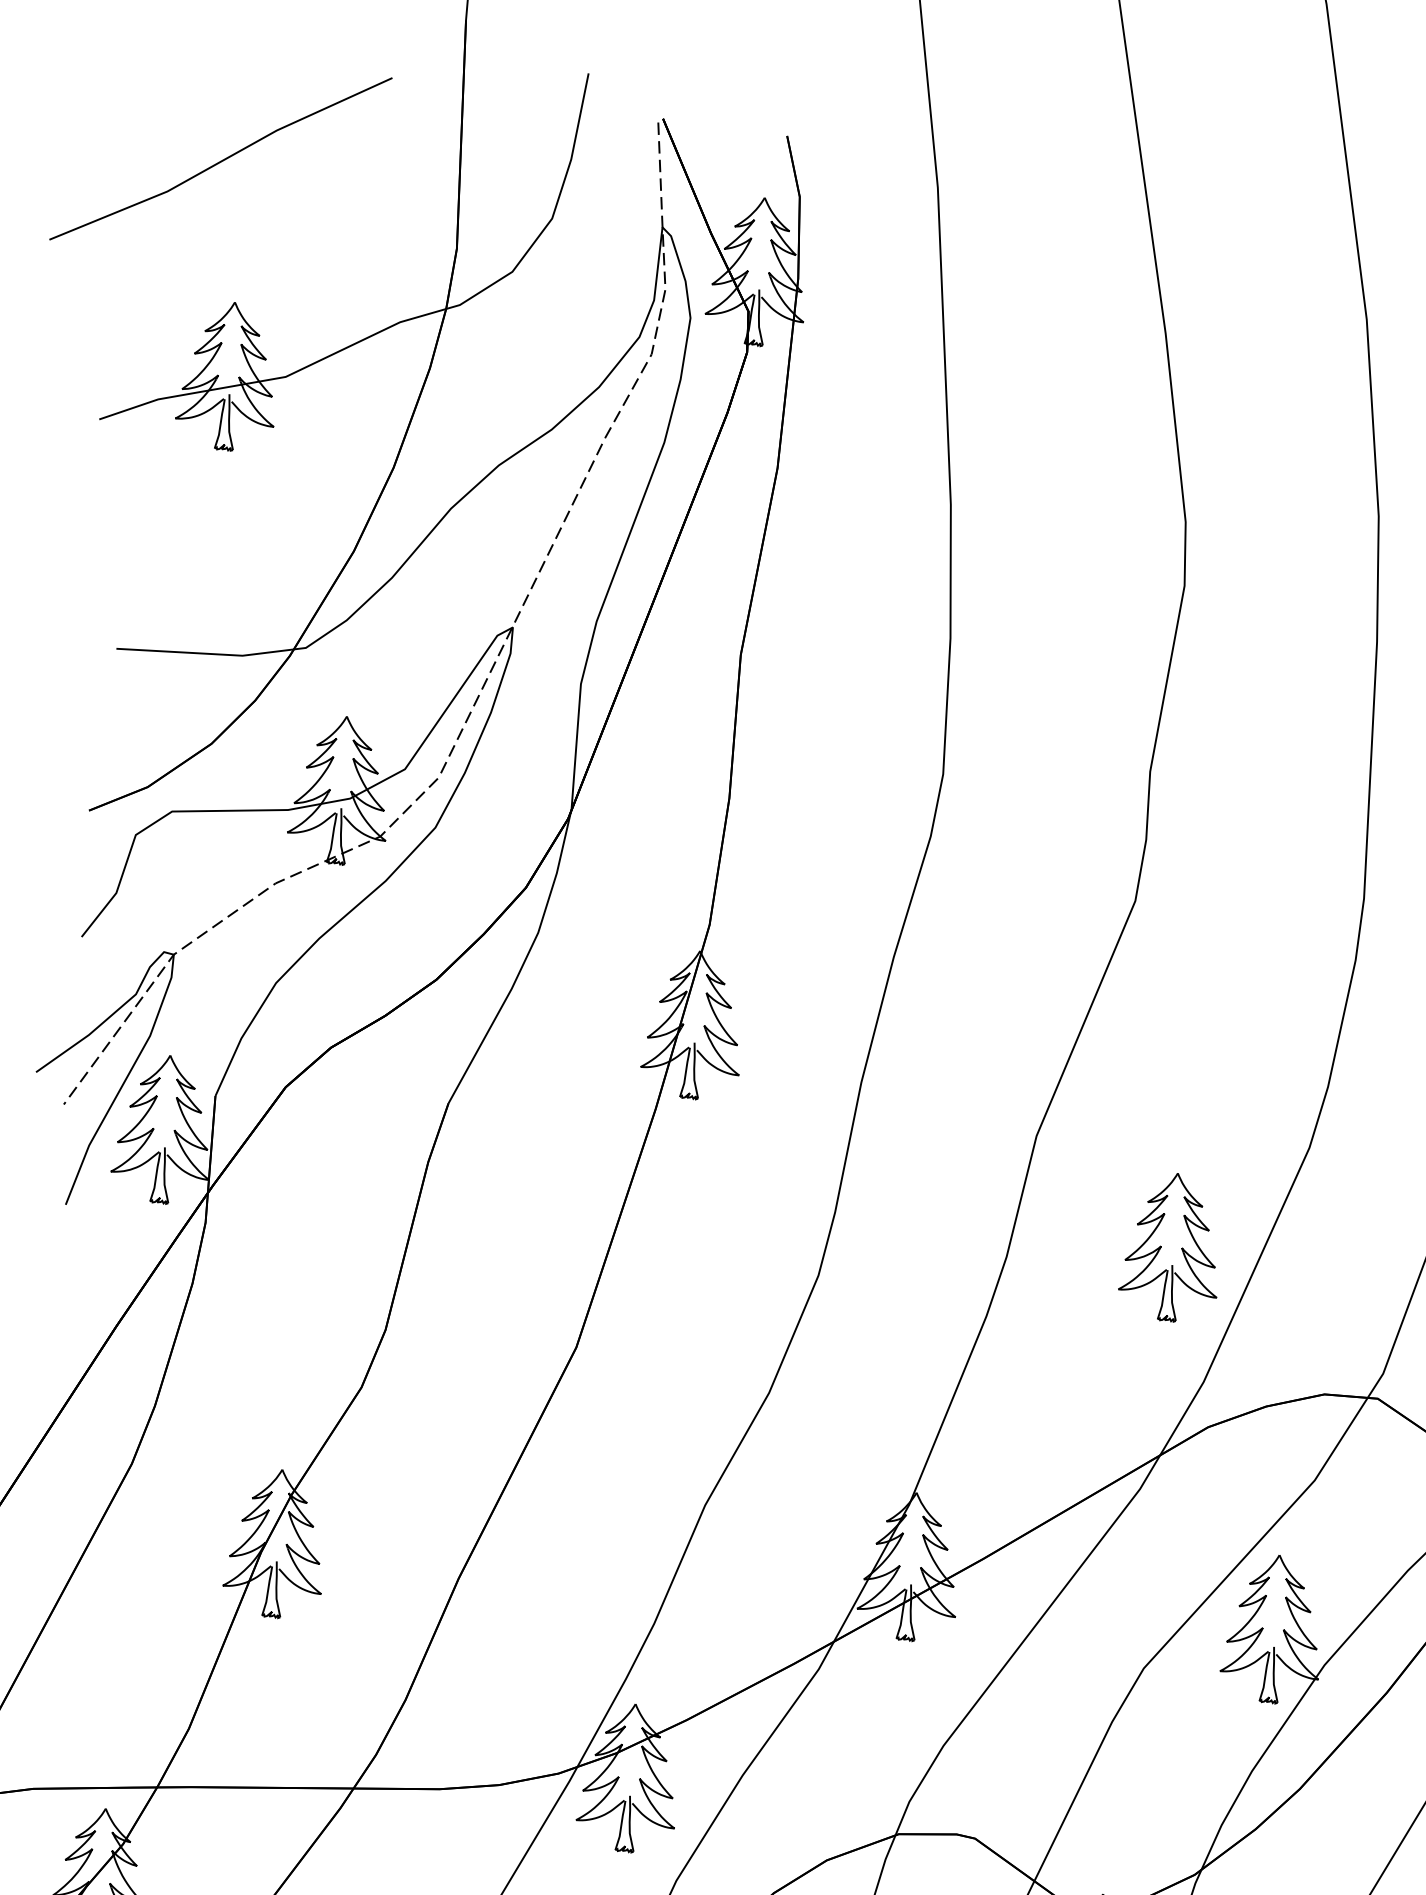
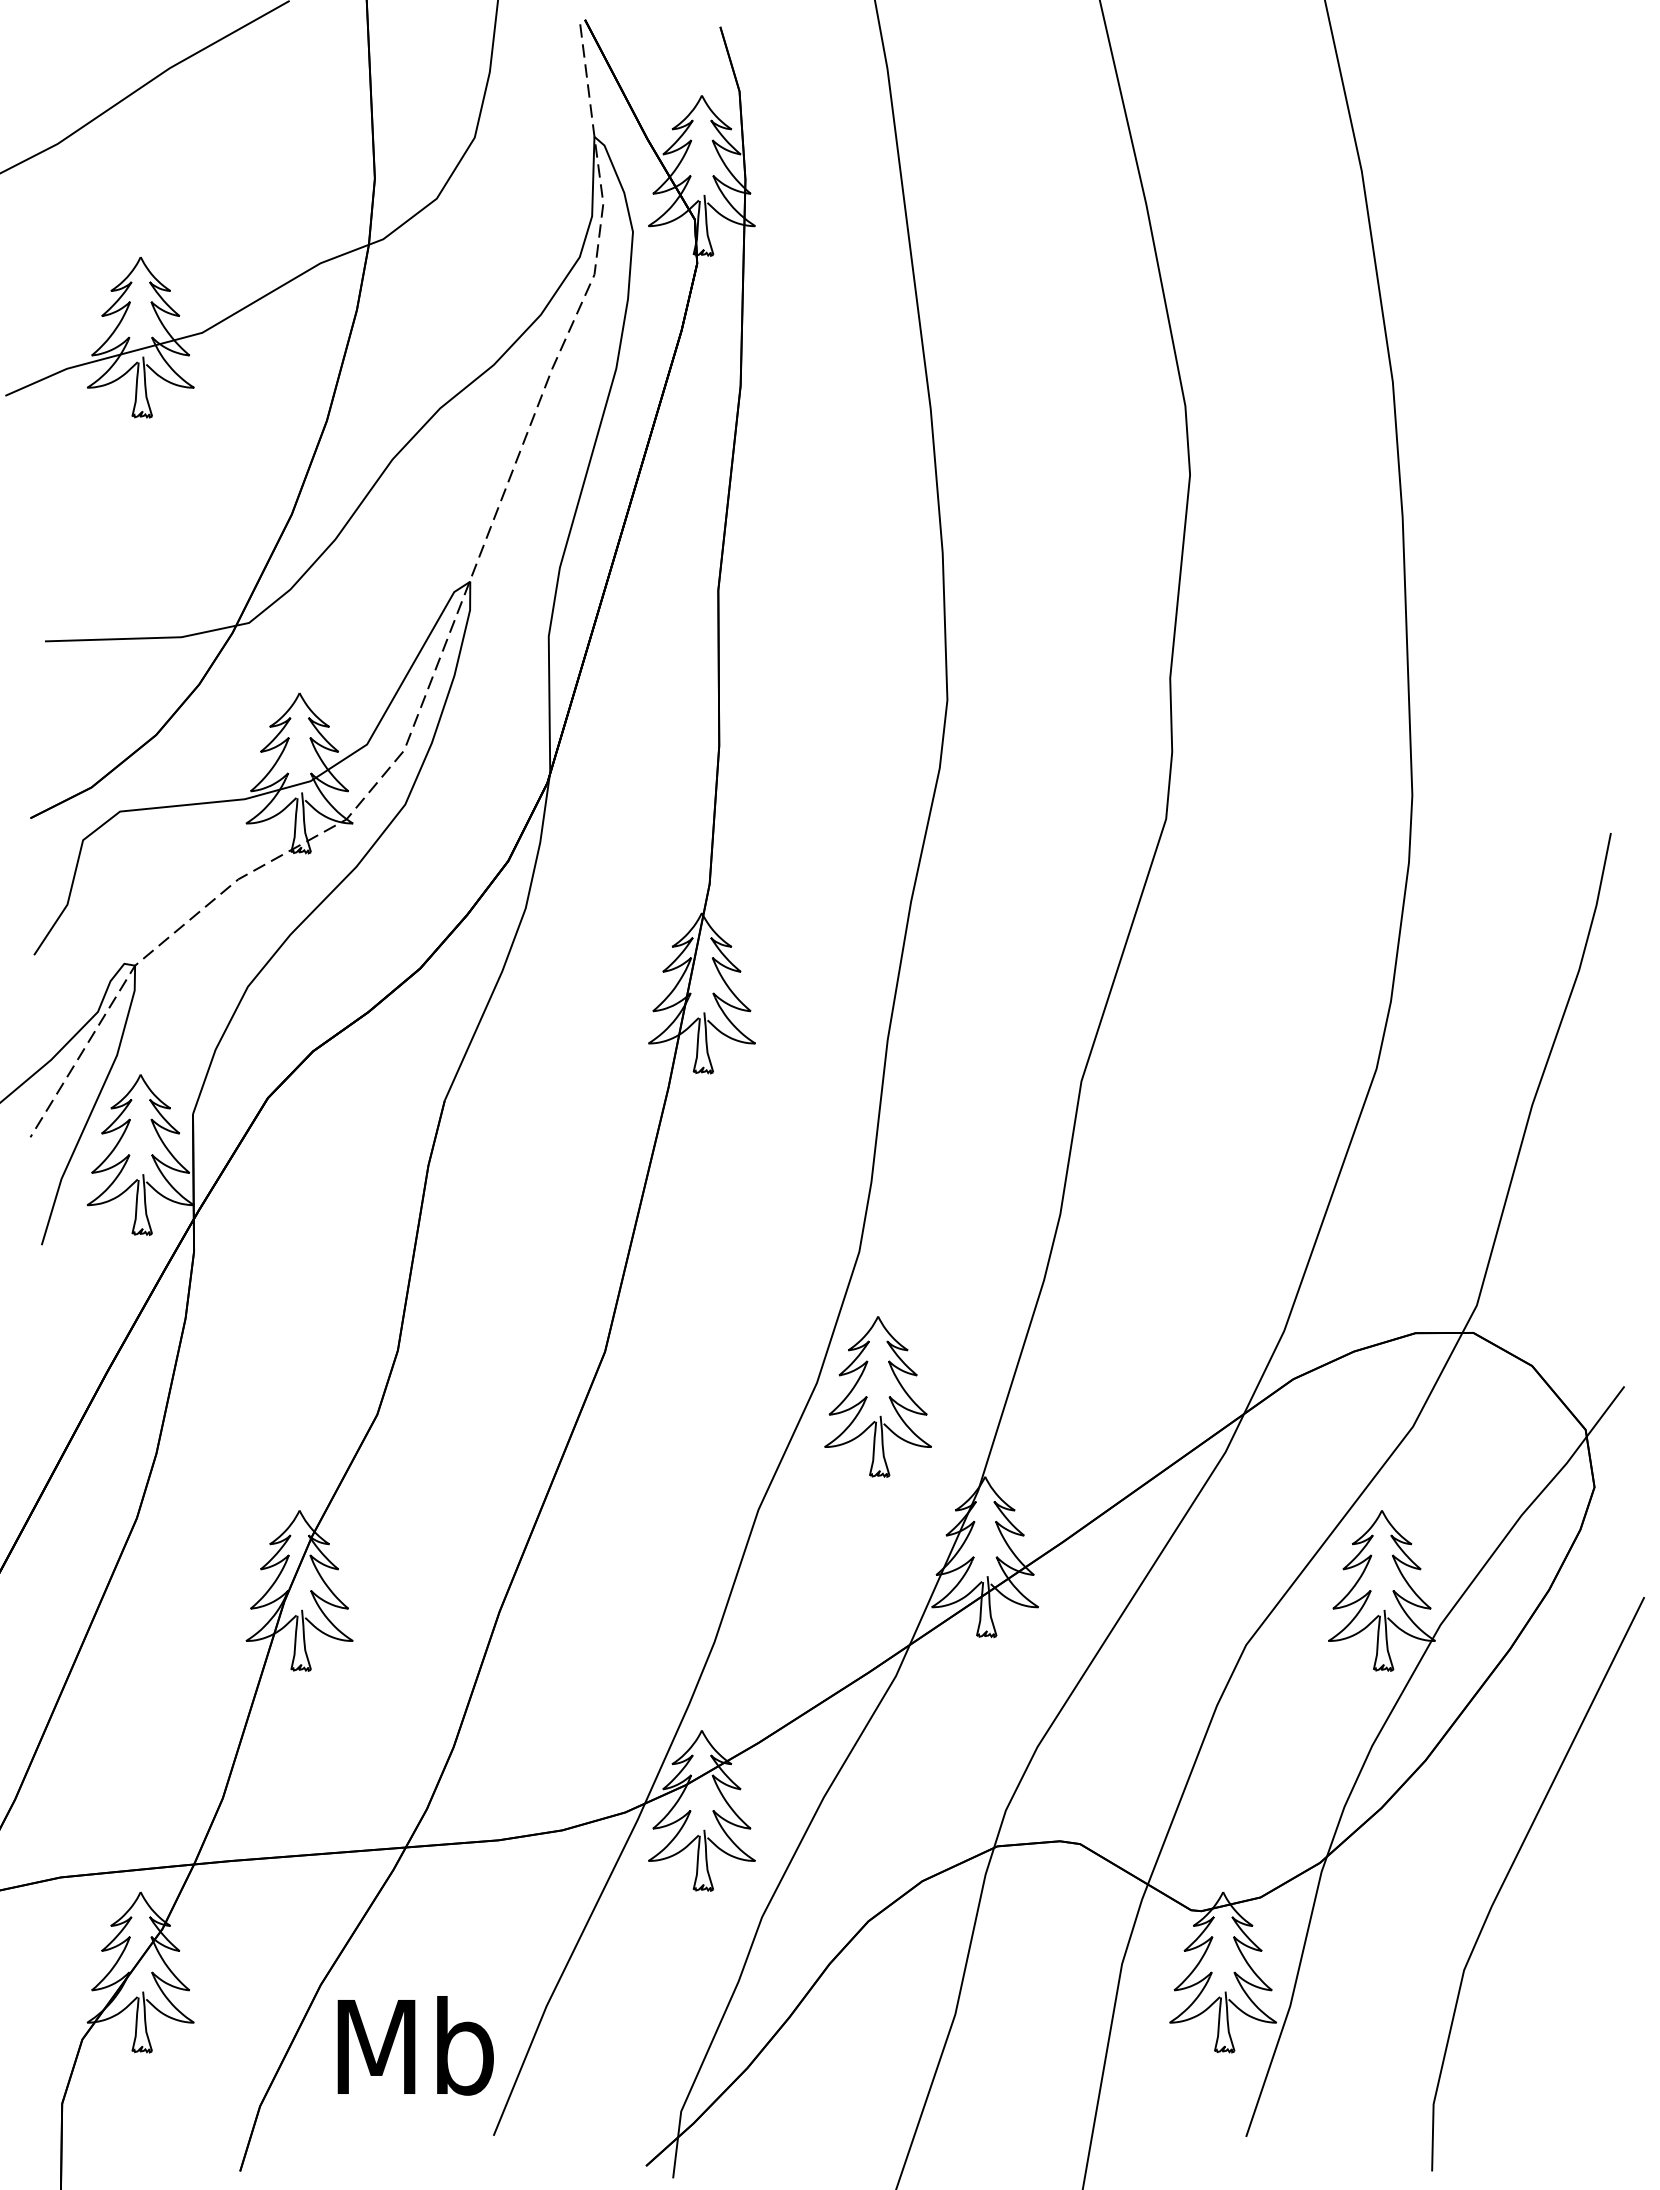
part: (1170, 1246) -> (877, 1396), moved

